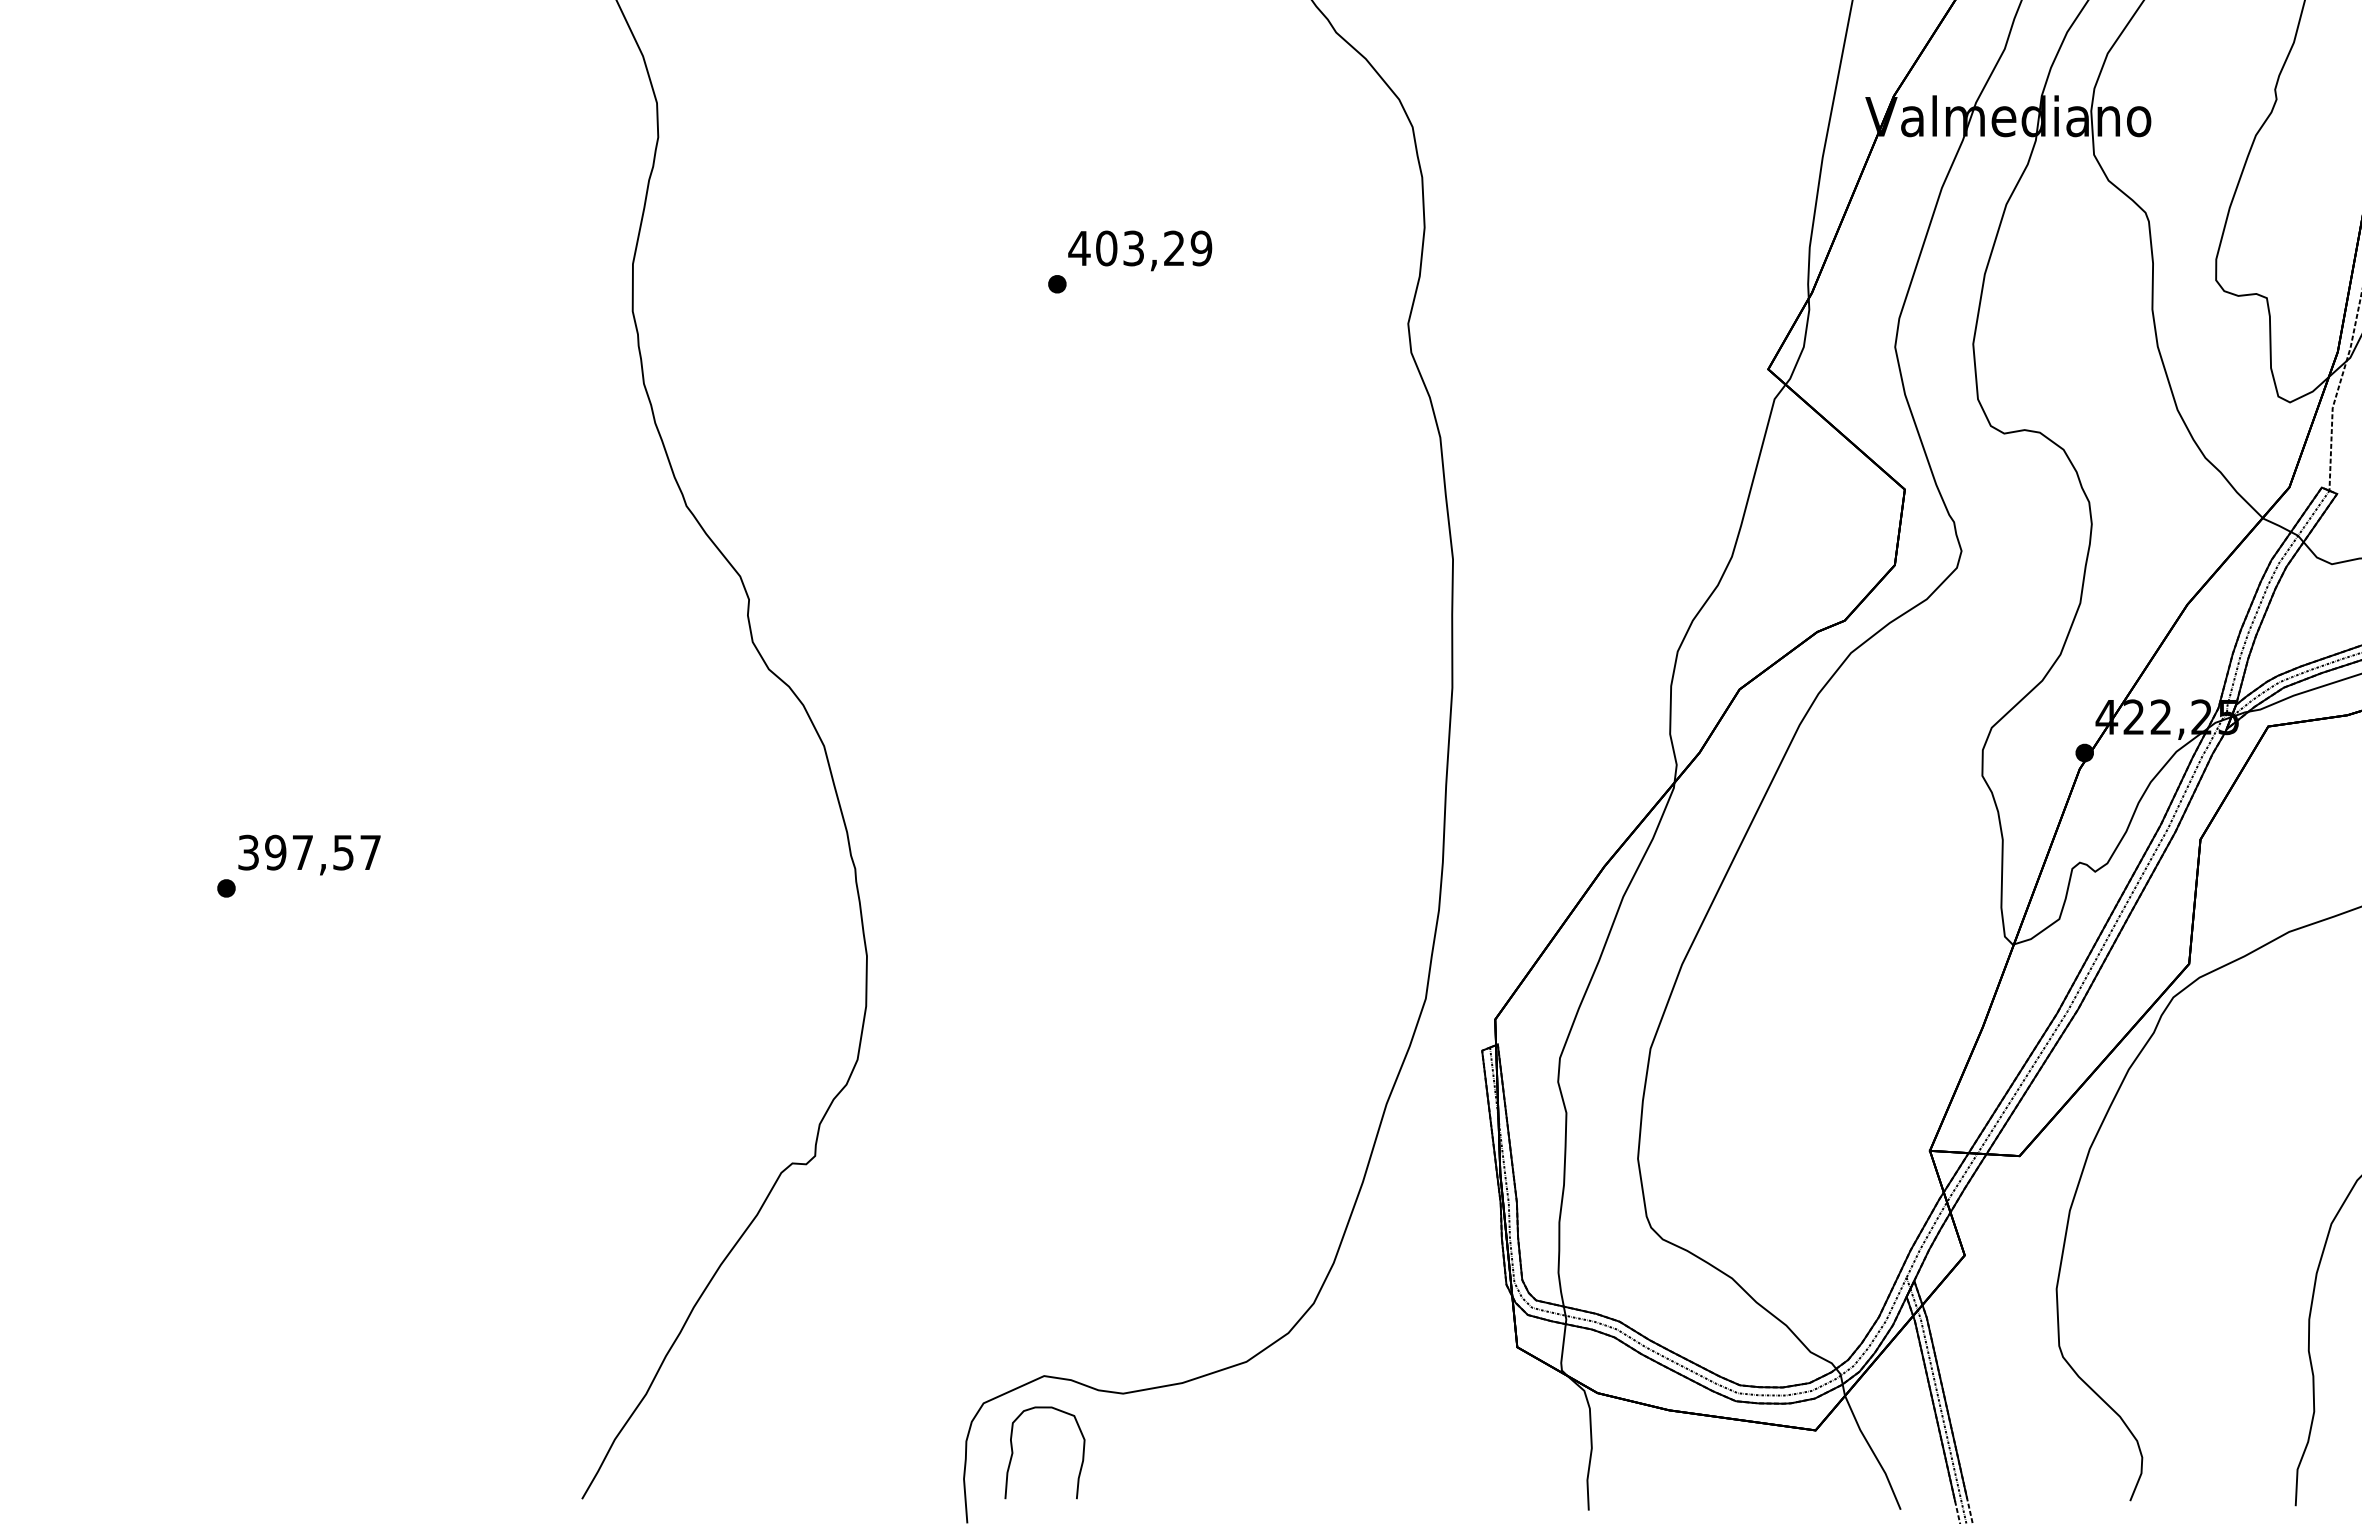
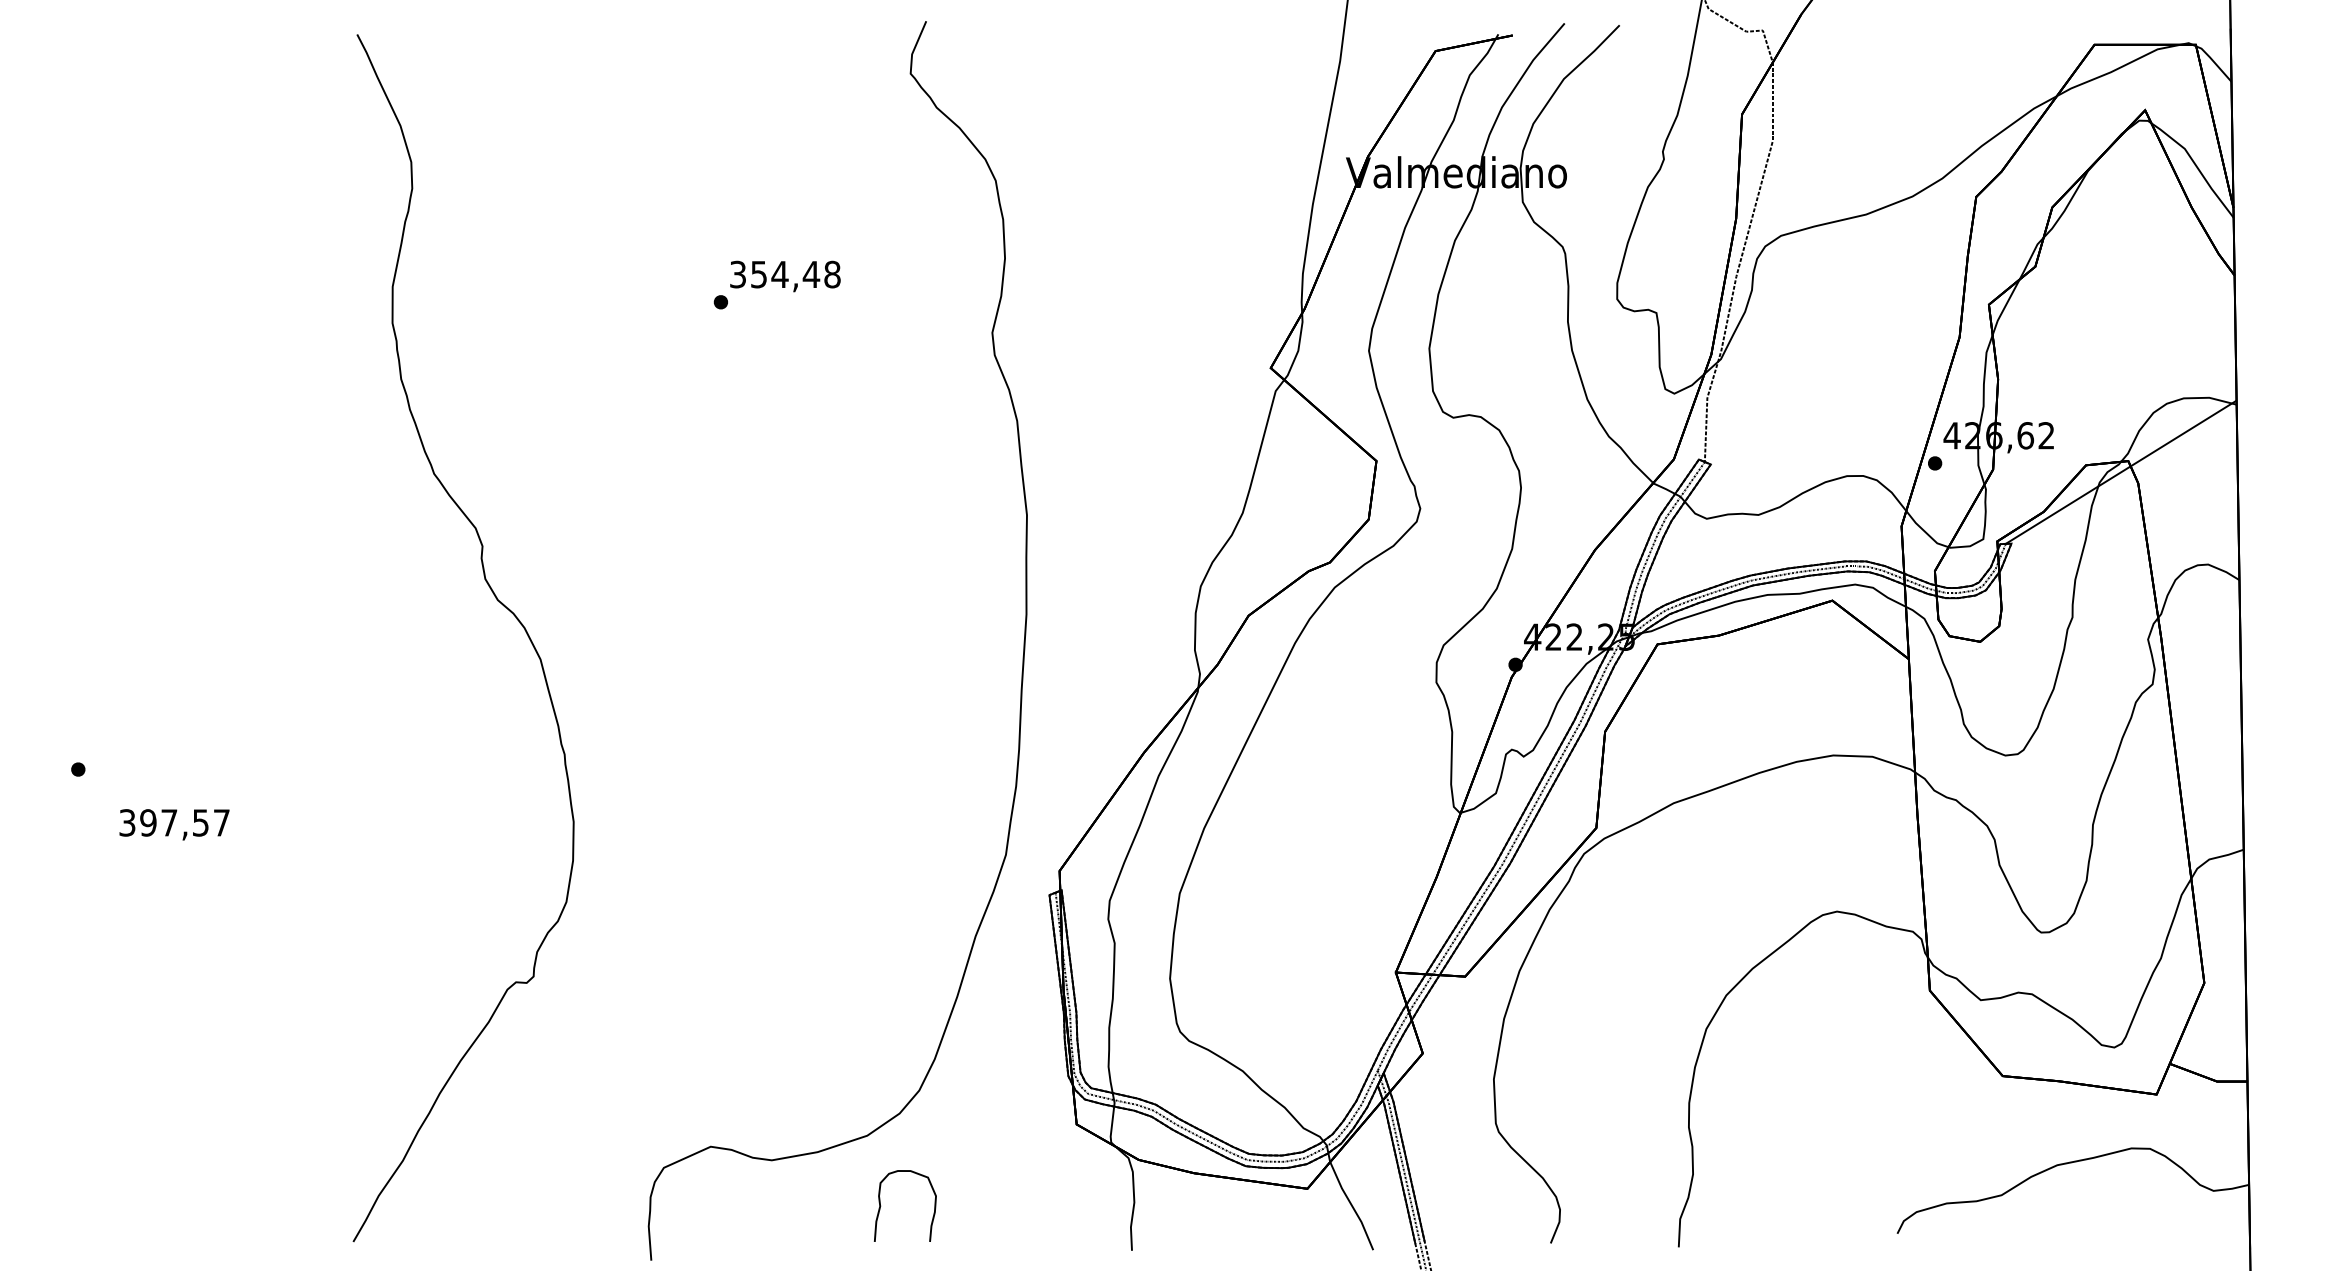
text: (1139, 248) -> (784, 274), 403,29 -> 354,48
text: (309, 854) -> (174, 824), moved
curve: (1014, 1453) -> (881, 1206), moved

